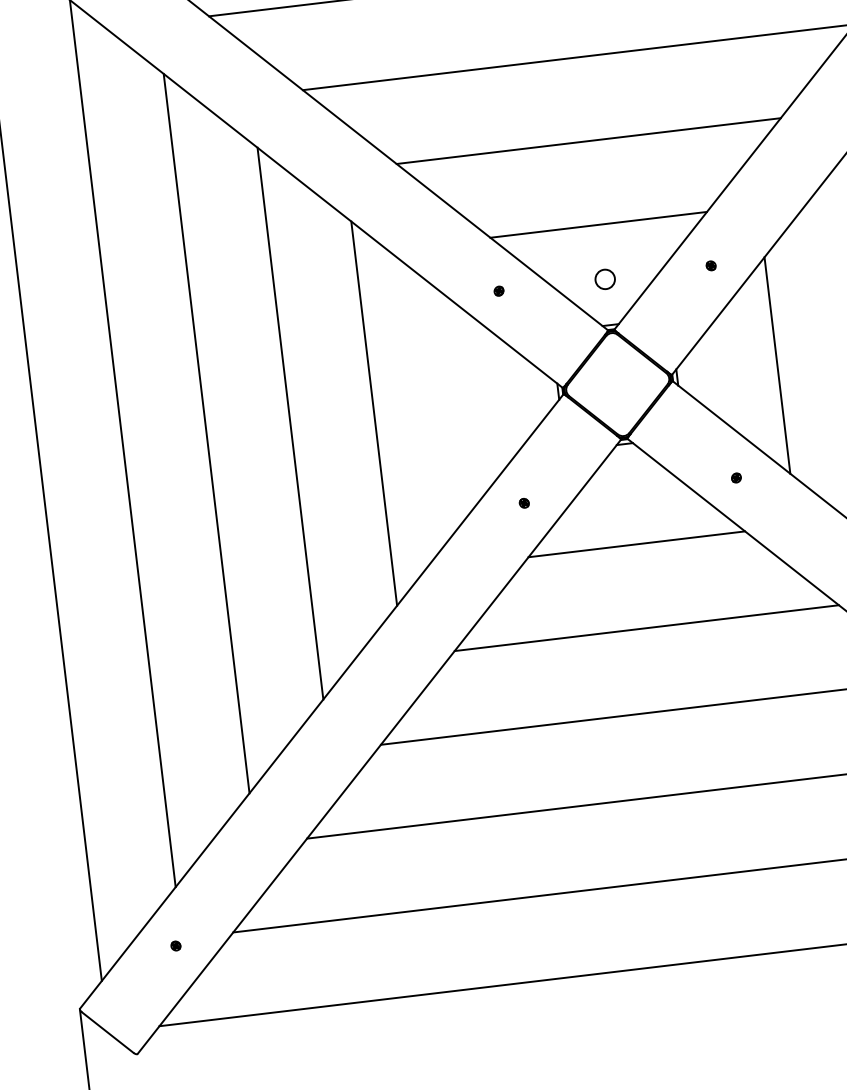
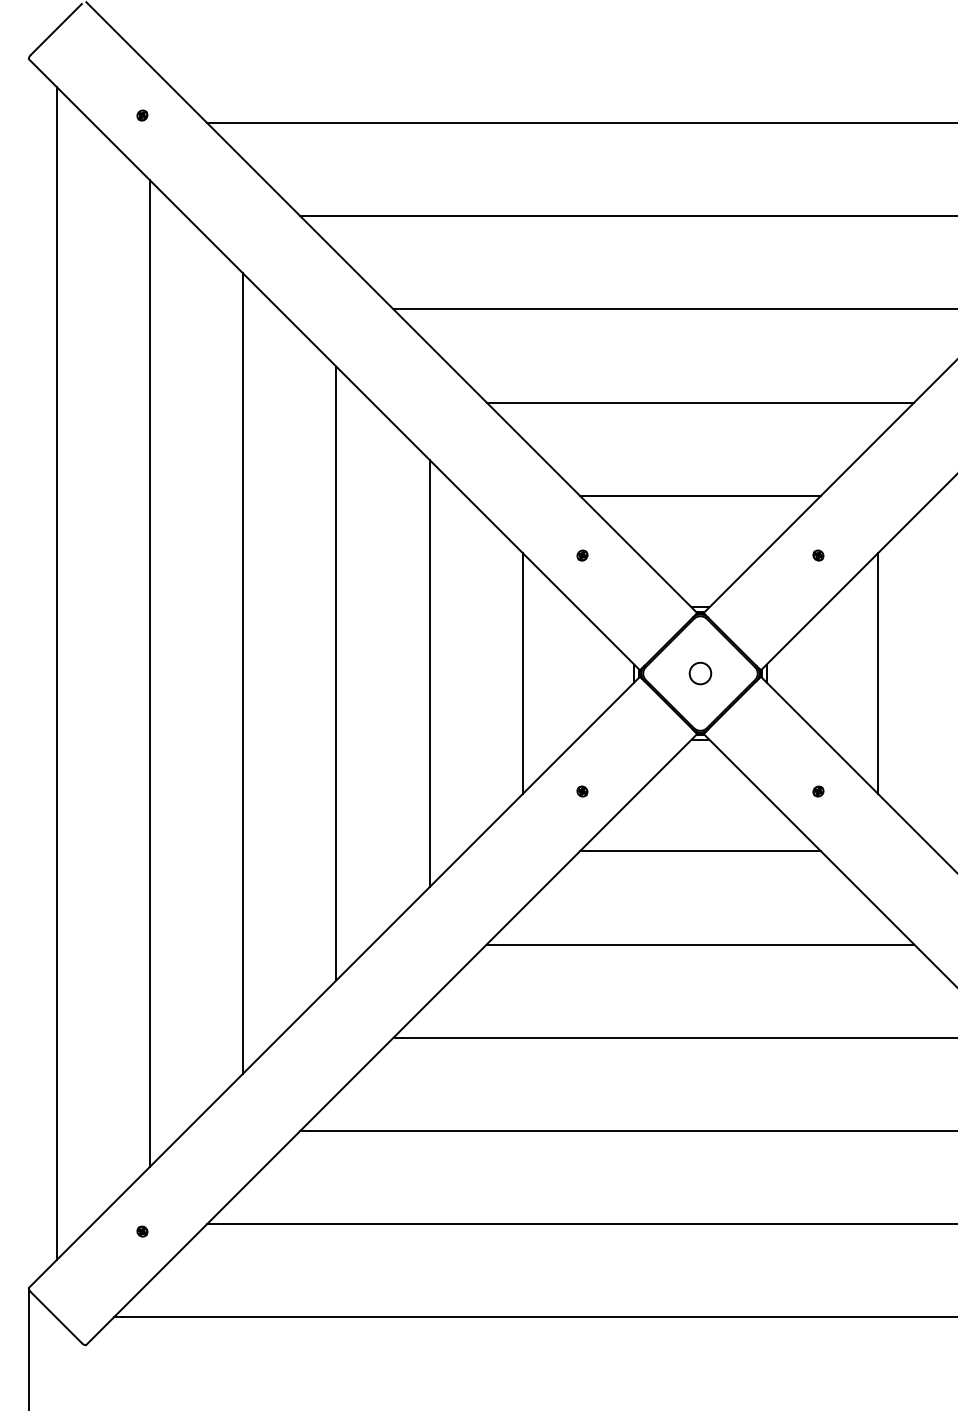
circle: (605, 279) -> (700, 673), moved
line: (457, 403) -> (522, 673), added

